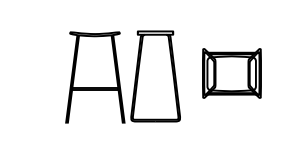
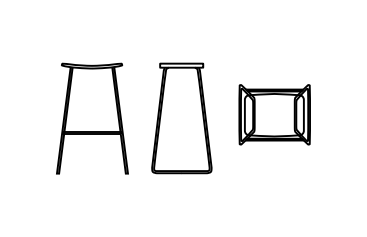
part: (95, 77) -> (92, 118), moved

